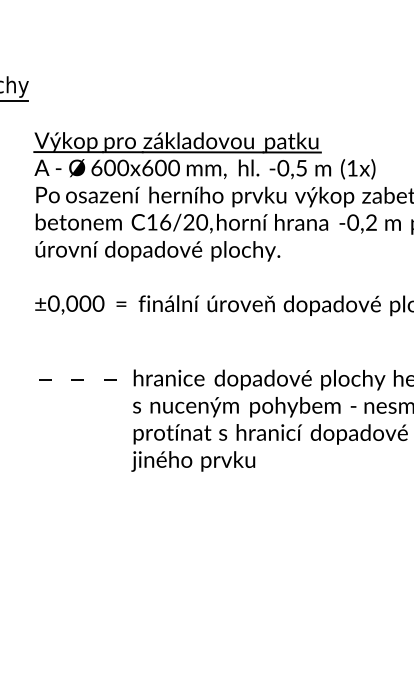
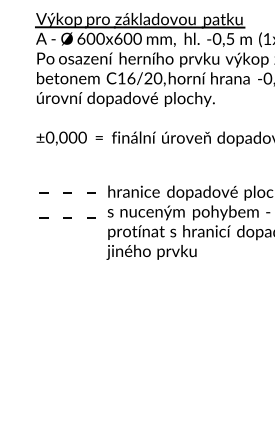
line: (77, 413) -> (67, 217), added

